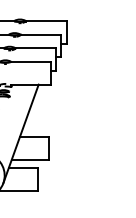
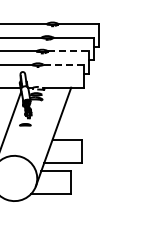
line: (36, 48) -> (69, 51), solid -> dashed
line: (30, 61) -> (63, 64), solid -> dashed

